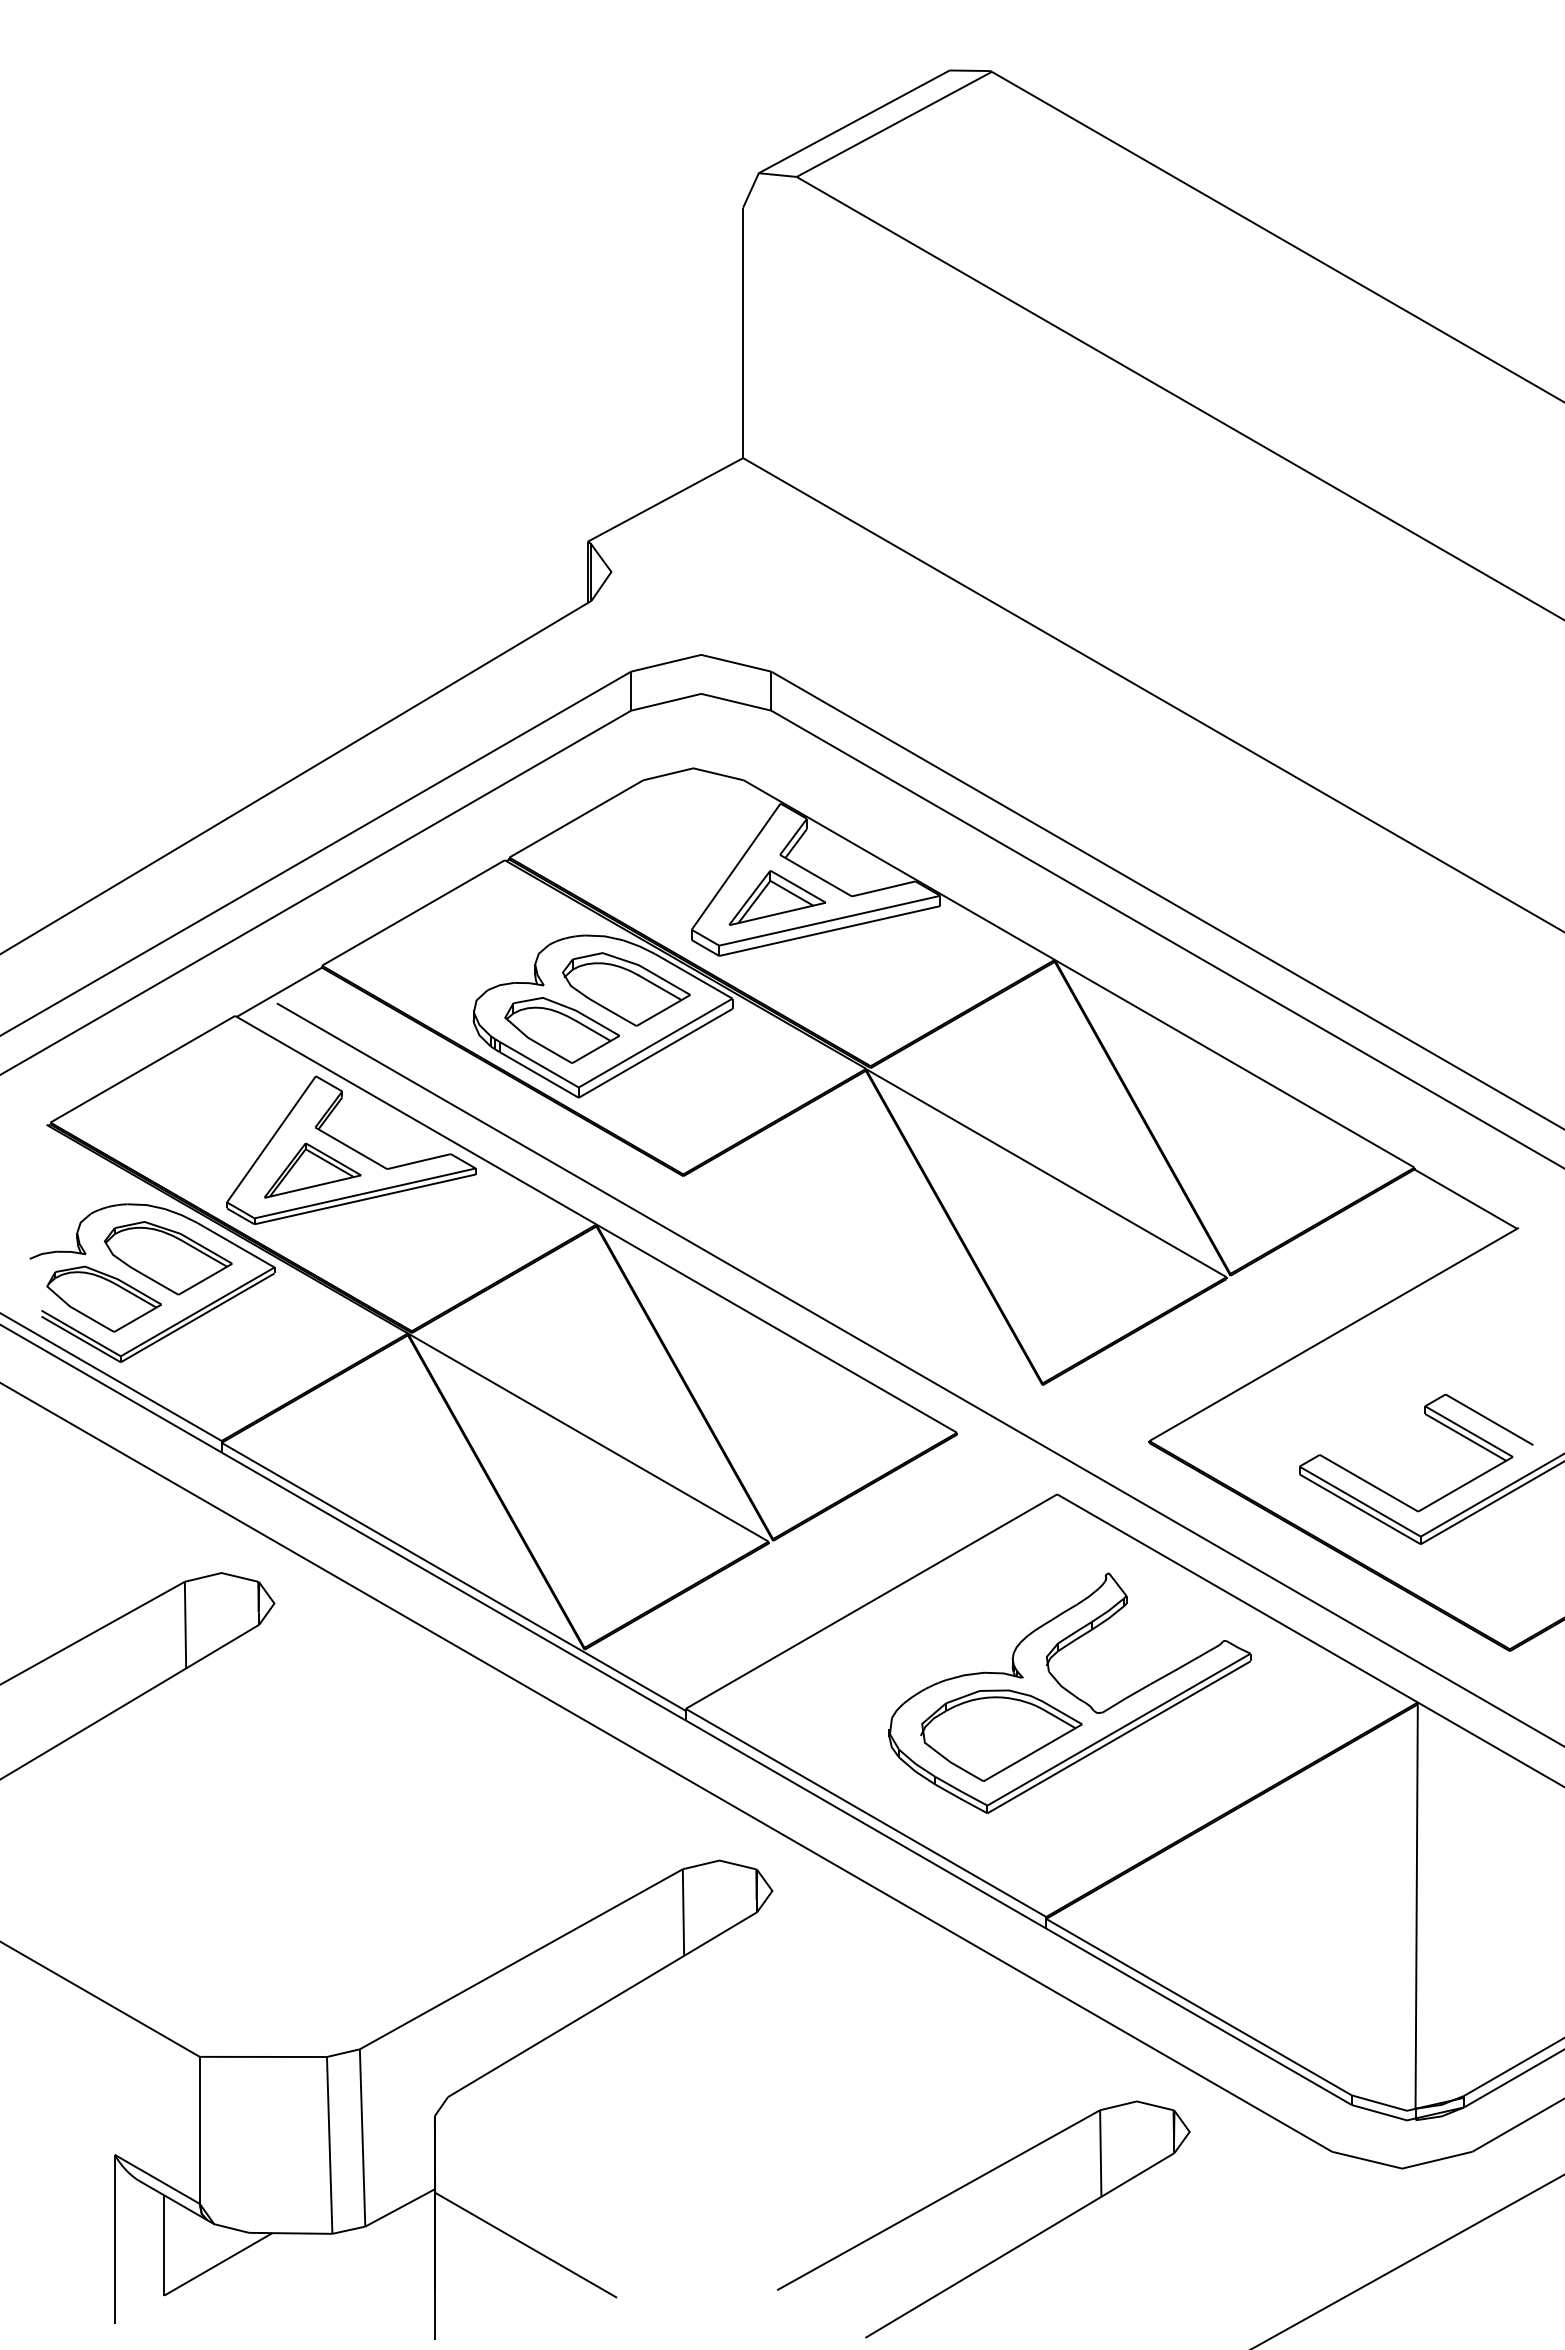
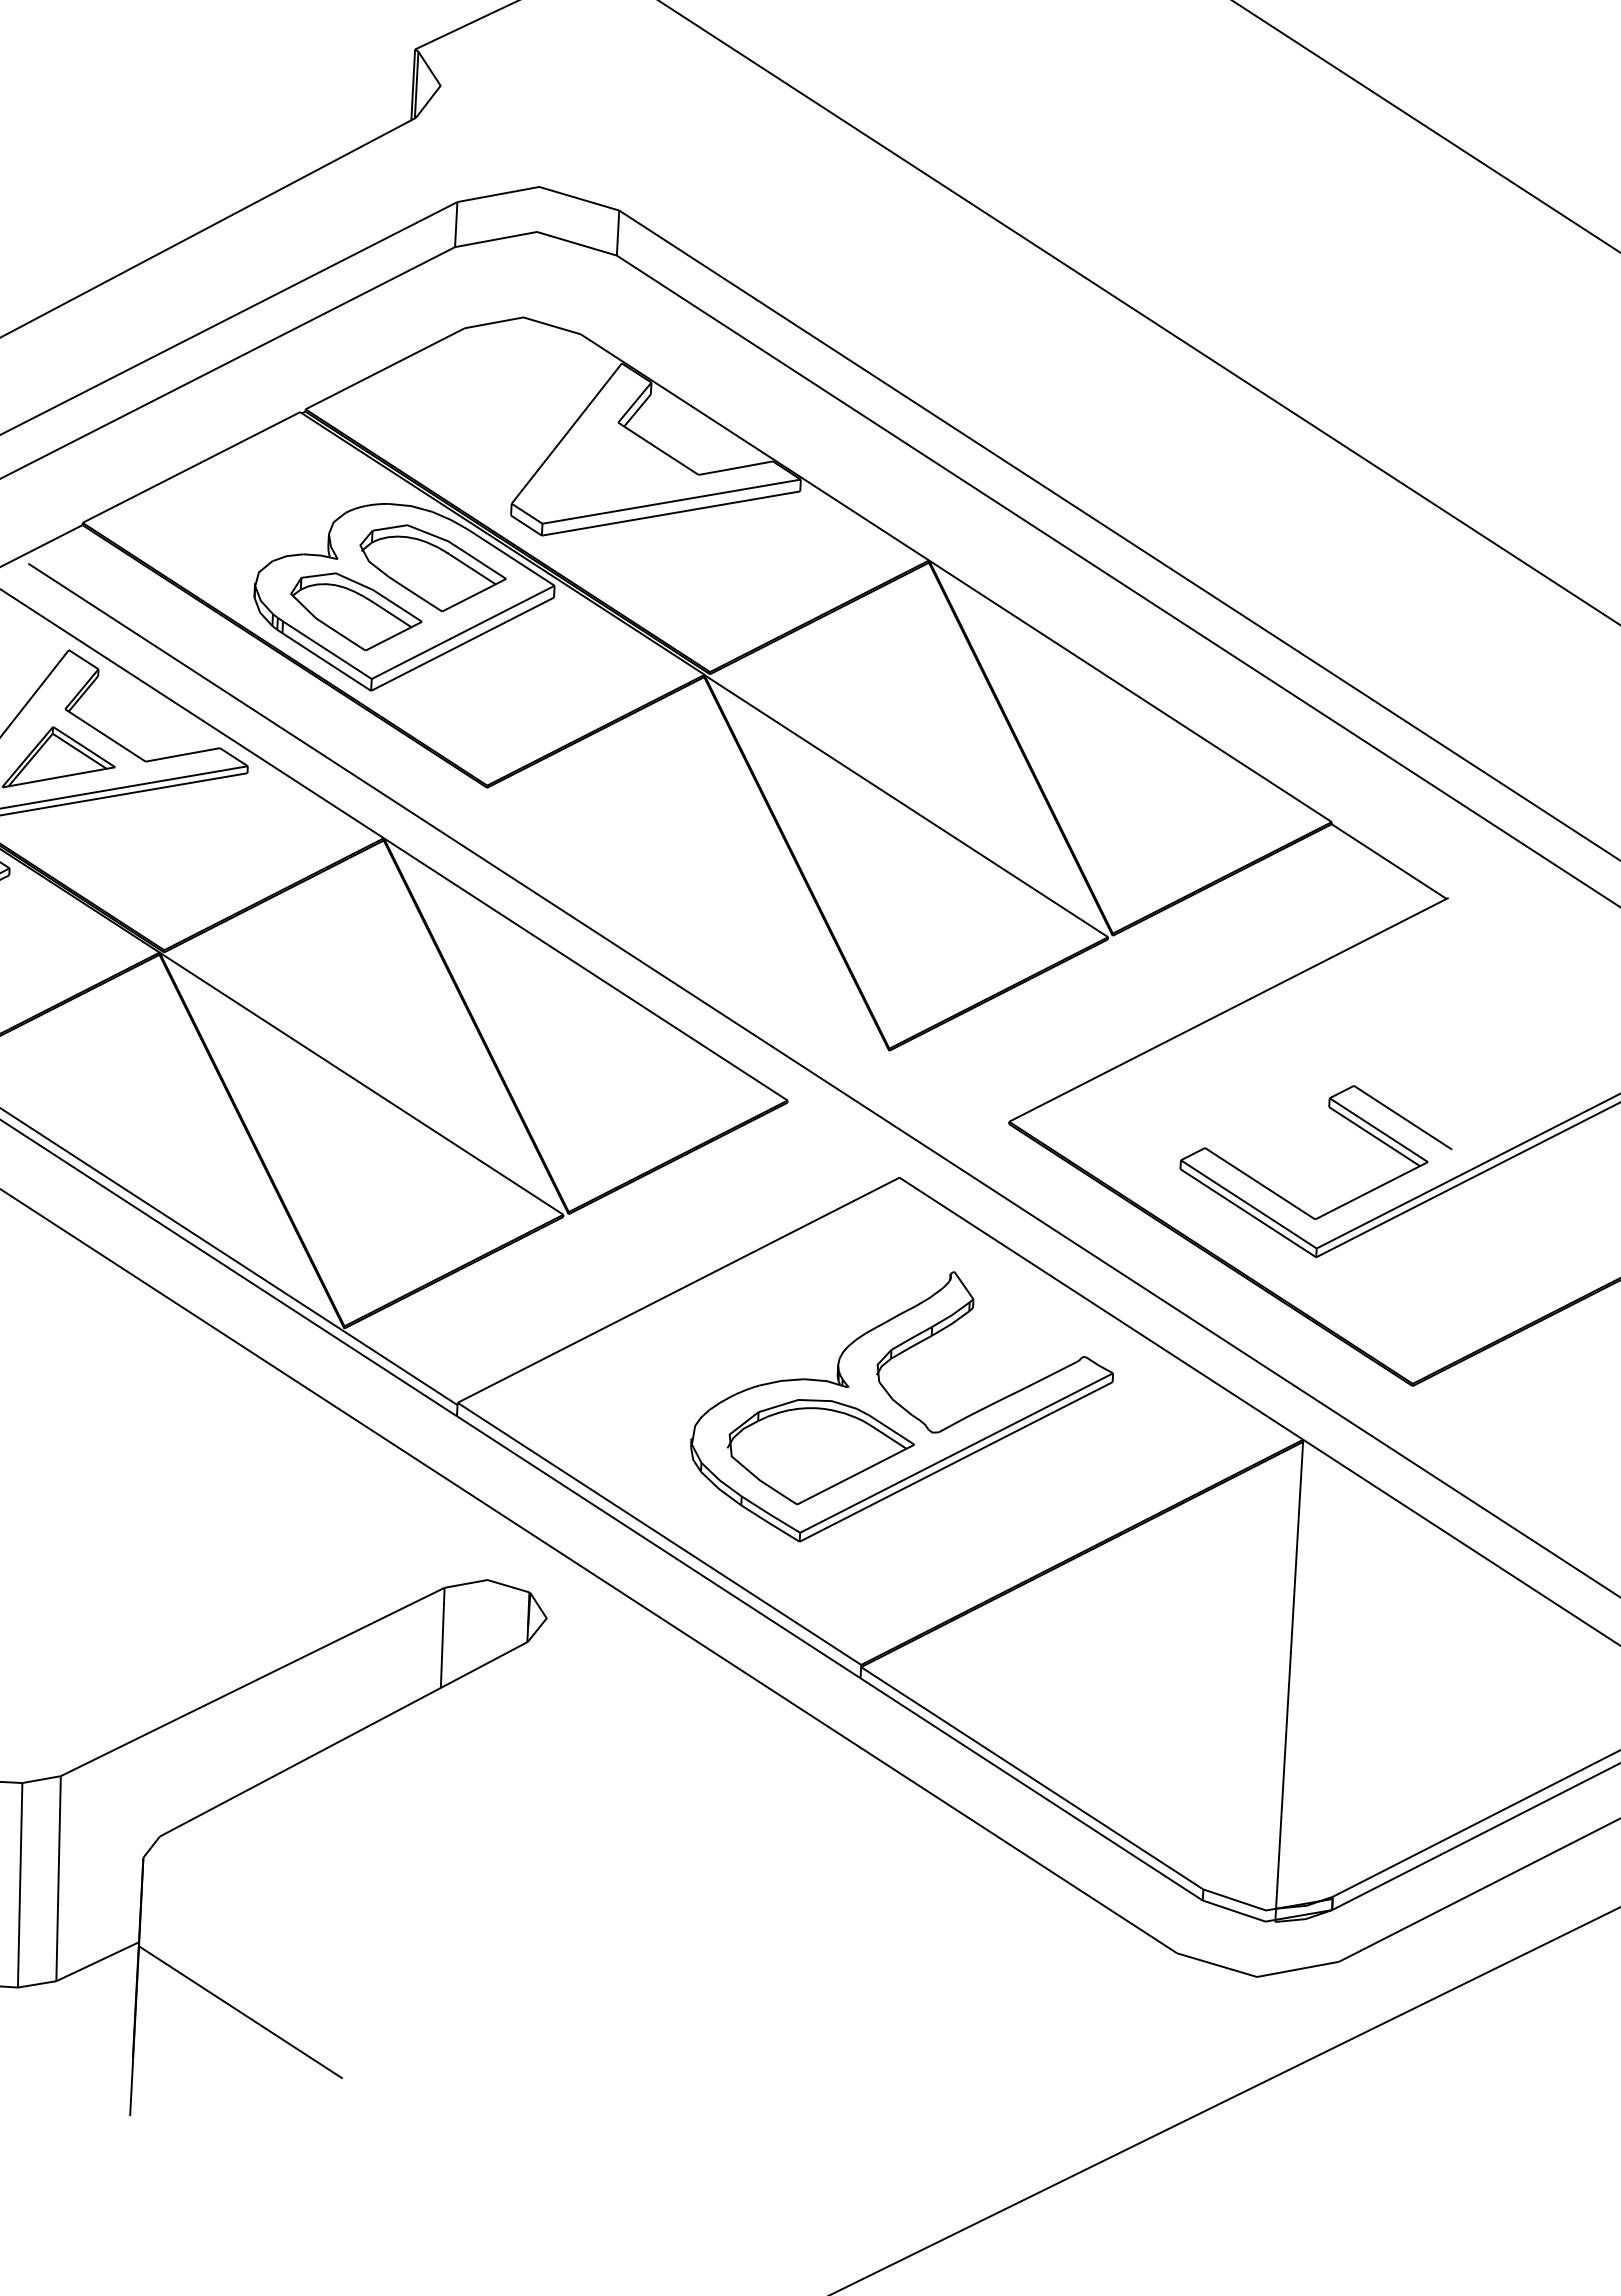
part: (776, 897) -> (611, 471), removed
part: (967, 2185) -> (754, 1970), removed

